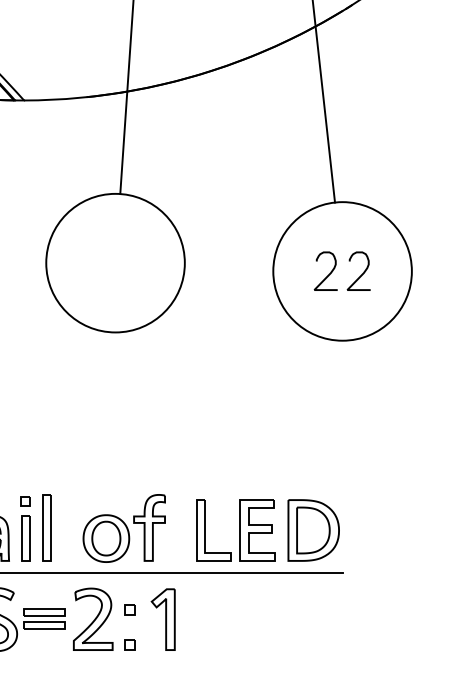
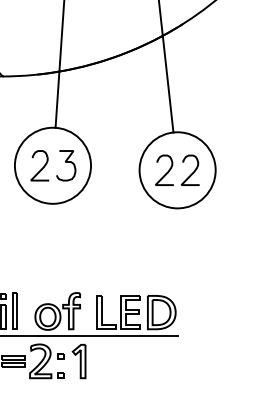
part: (105, 258) -> (47, 163), added
part: (342, 269) -> (177, 169), size x1.43

